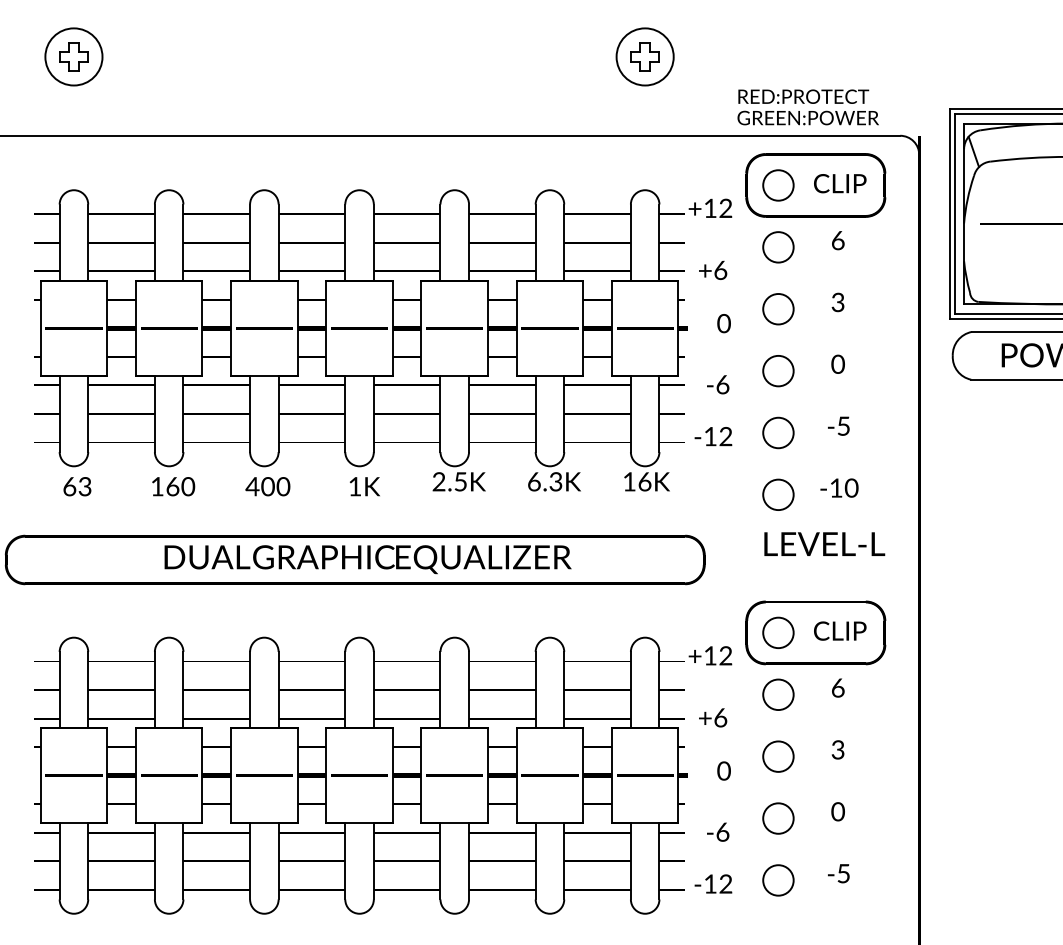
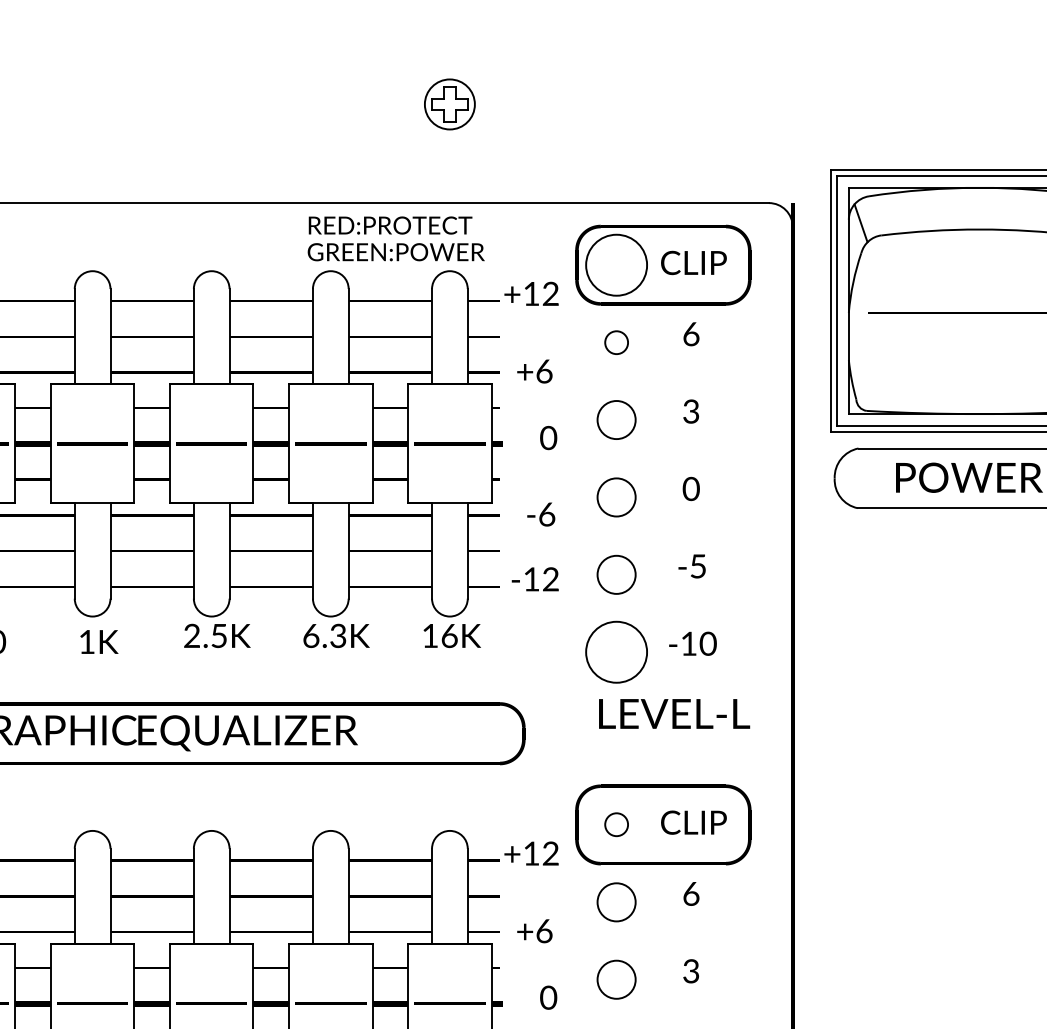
circle: (644, 56) -> (449, 103), size x0.7
text: (807, 107) -> (395, 239), moved
circle: (778, 185) -> (616, 265), size x1.6
circle: (778, 247) -> (616, 342), size x0.6
circle: (778, 494) -> (616, 651), size x1.6
circle: (778, 632) -> (616, 824), size x0.6

